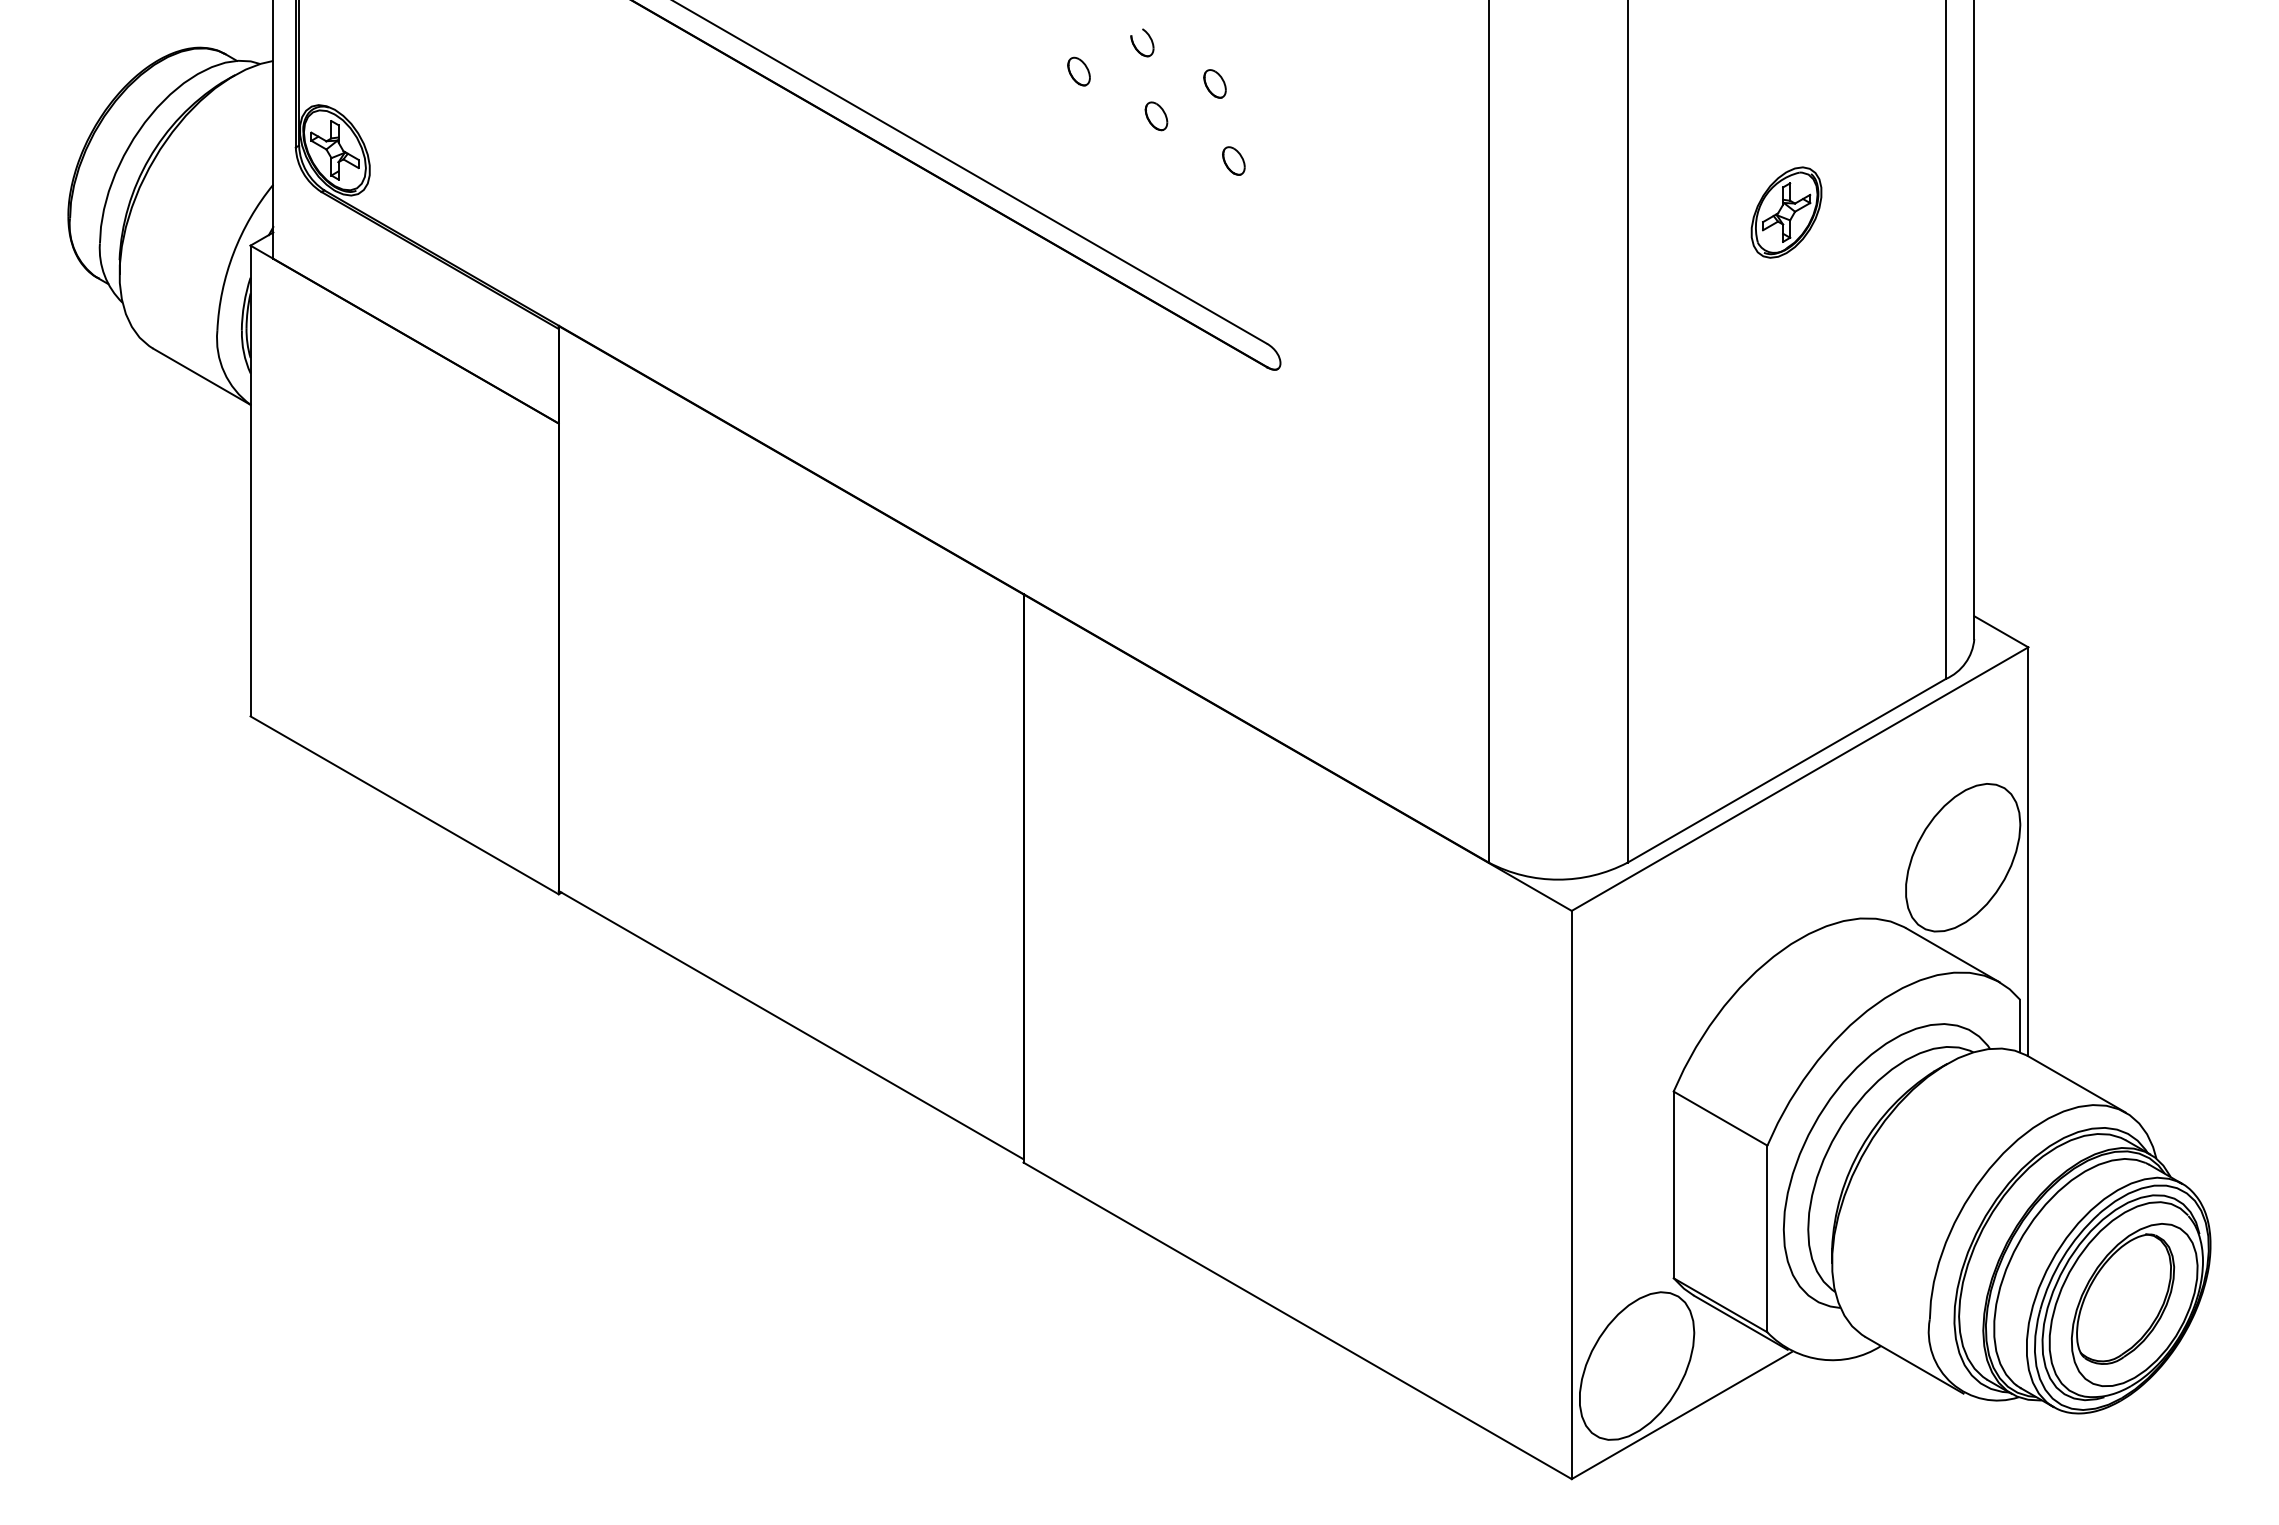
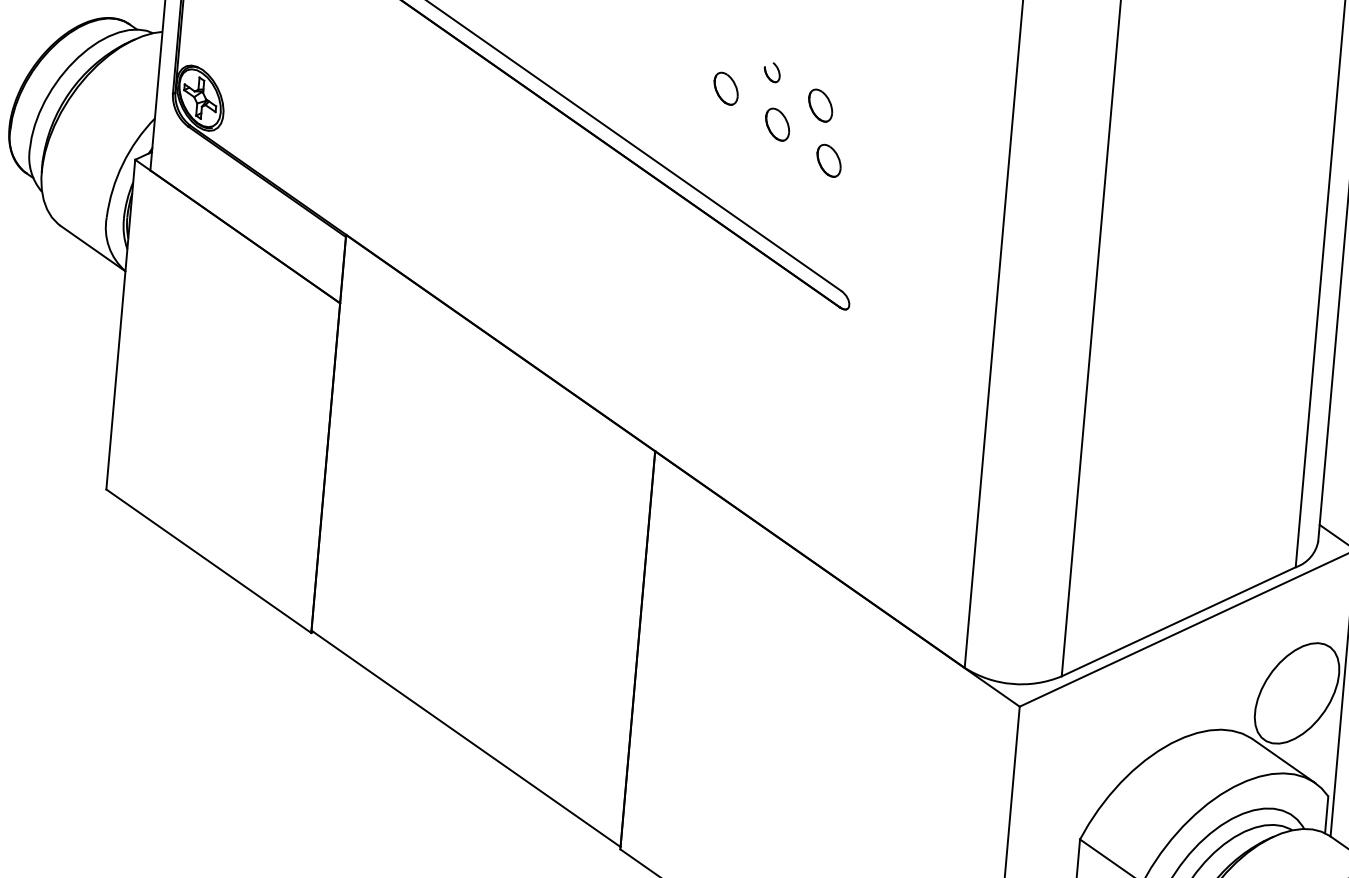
part: (1078, 71) -> (725, 88), size x1.6
part: (1214, 83) -> (820, 105), size x1.6
part: (1156, 116) -> (777, 124), size x1.6
part: (1233, 160) -> (828, 160), size x1.6
part: (1786, 212) -> (1212, 230), removed

